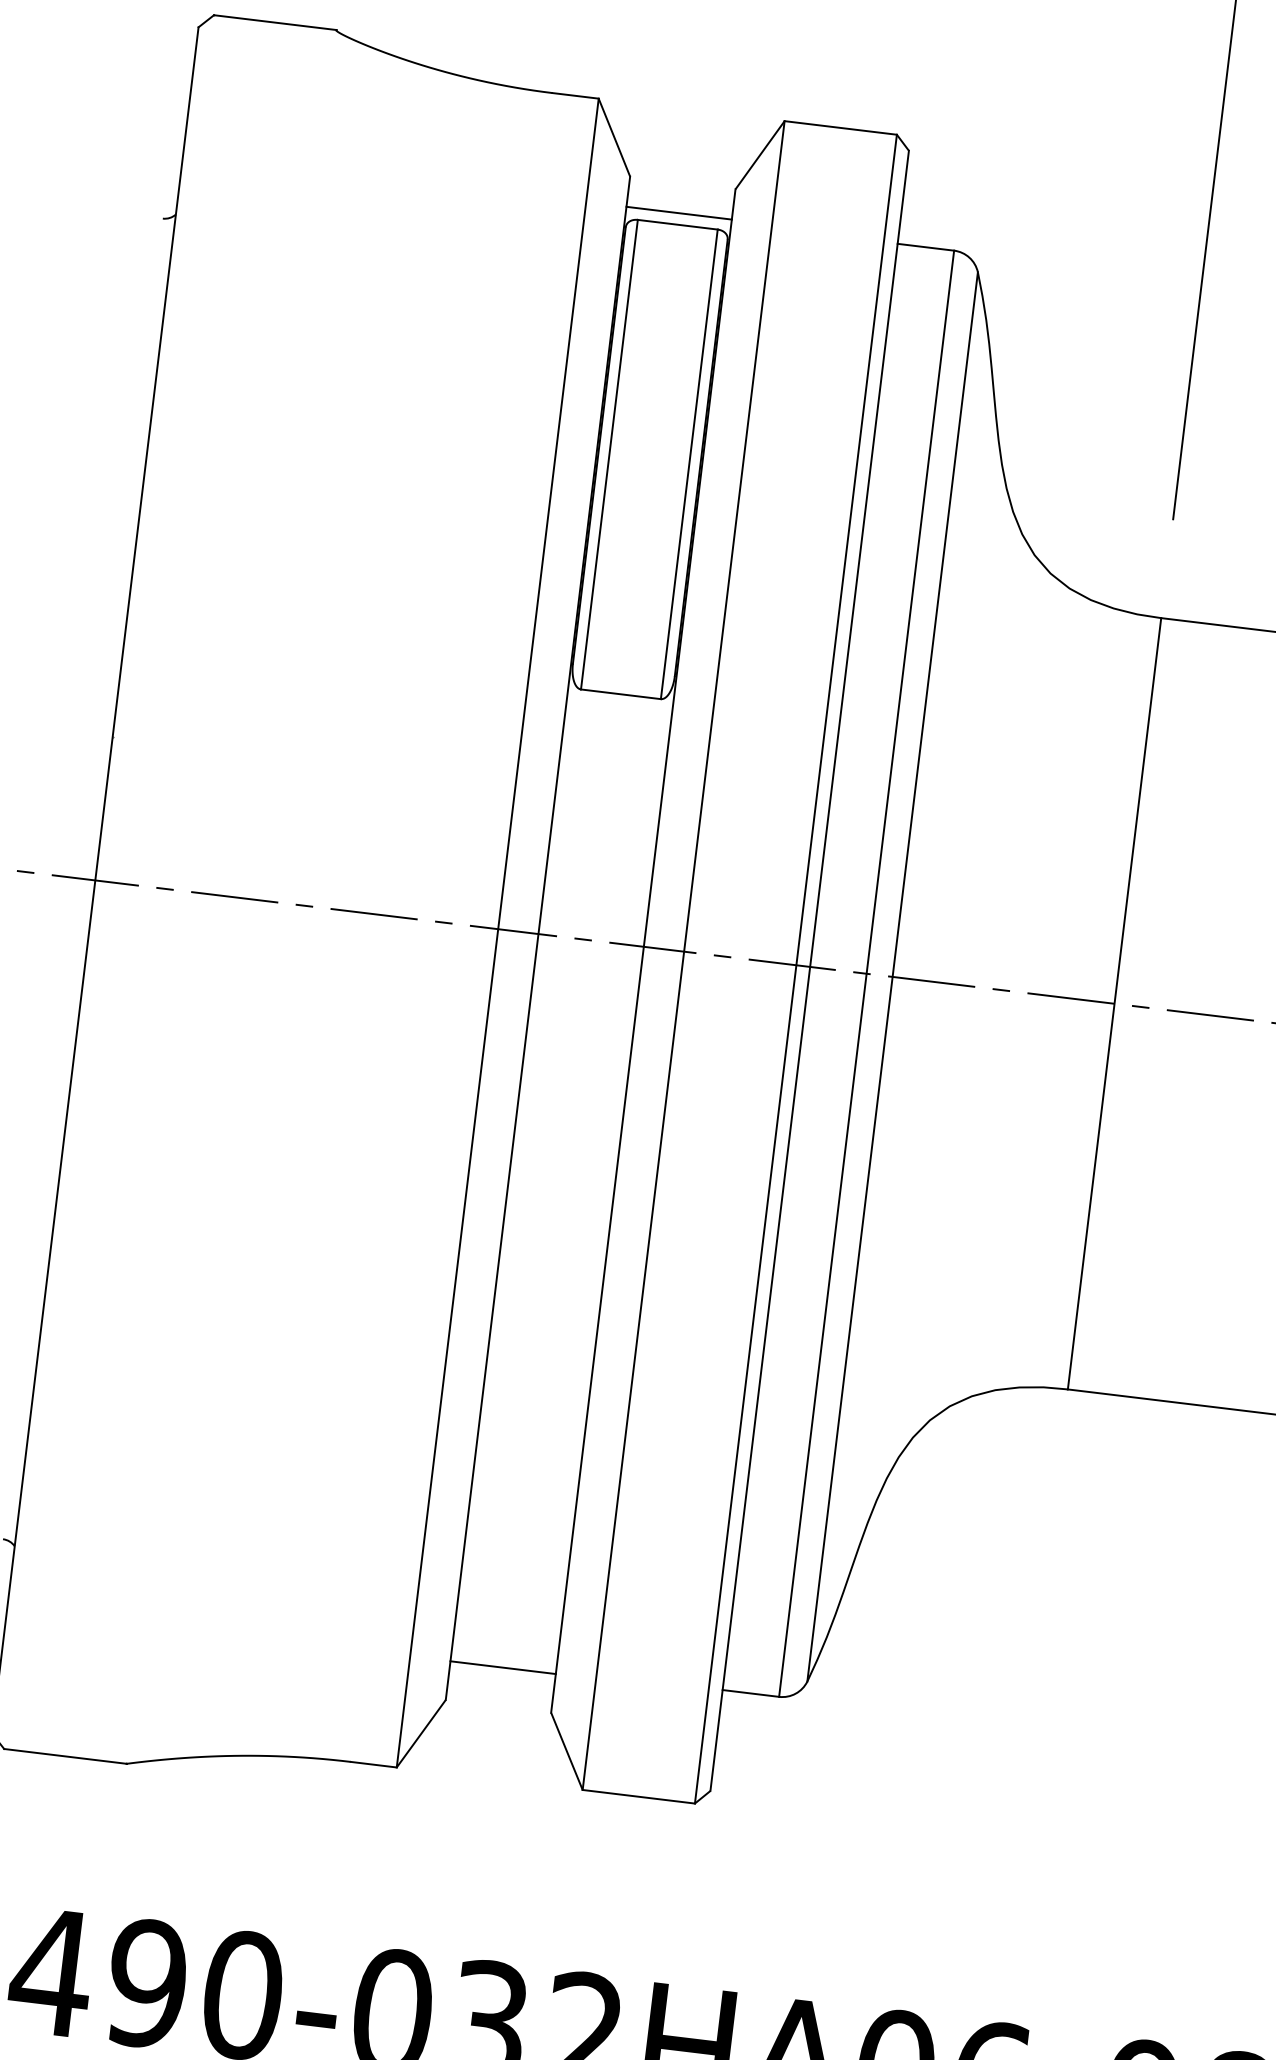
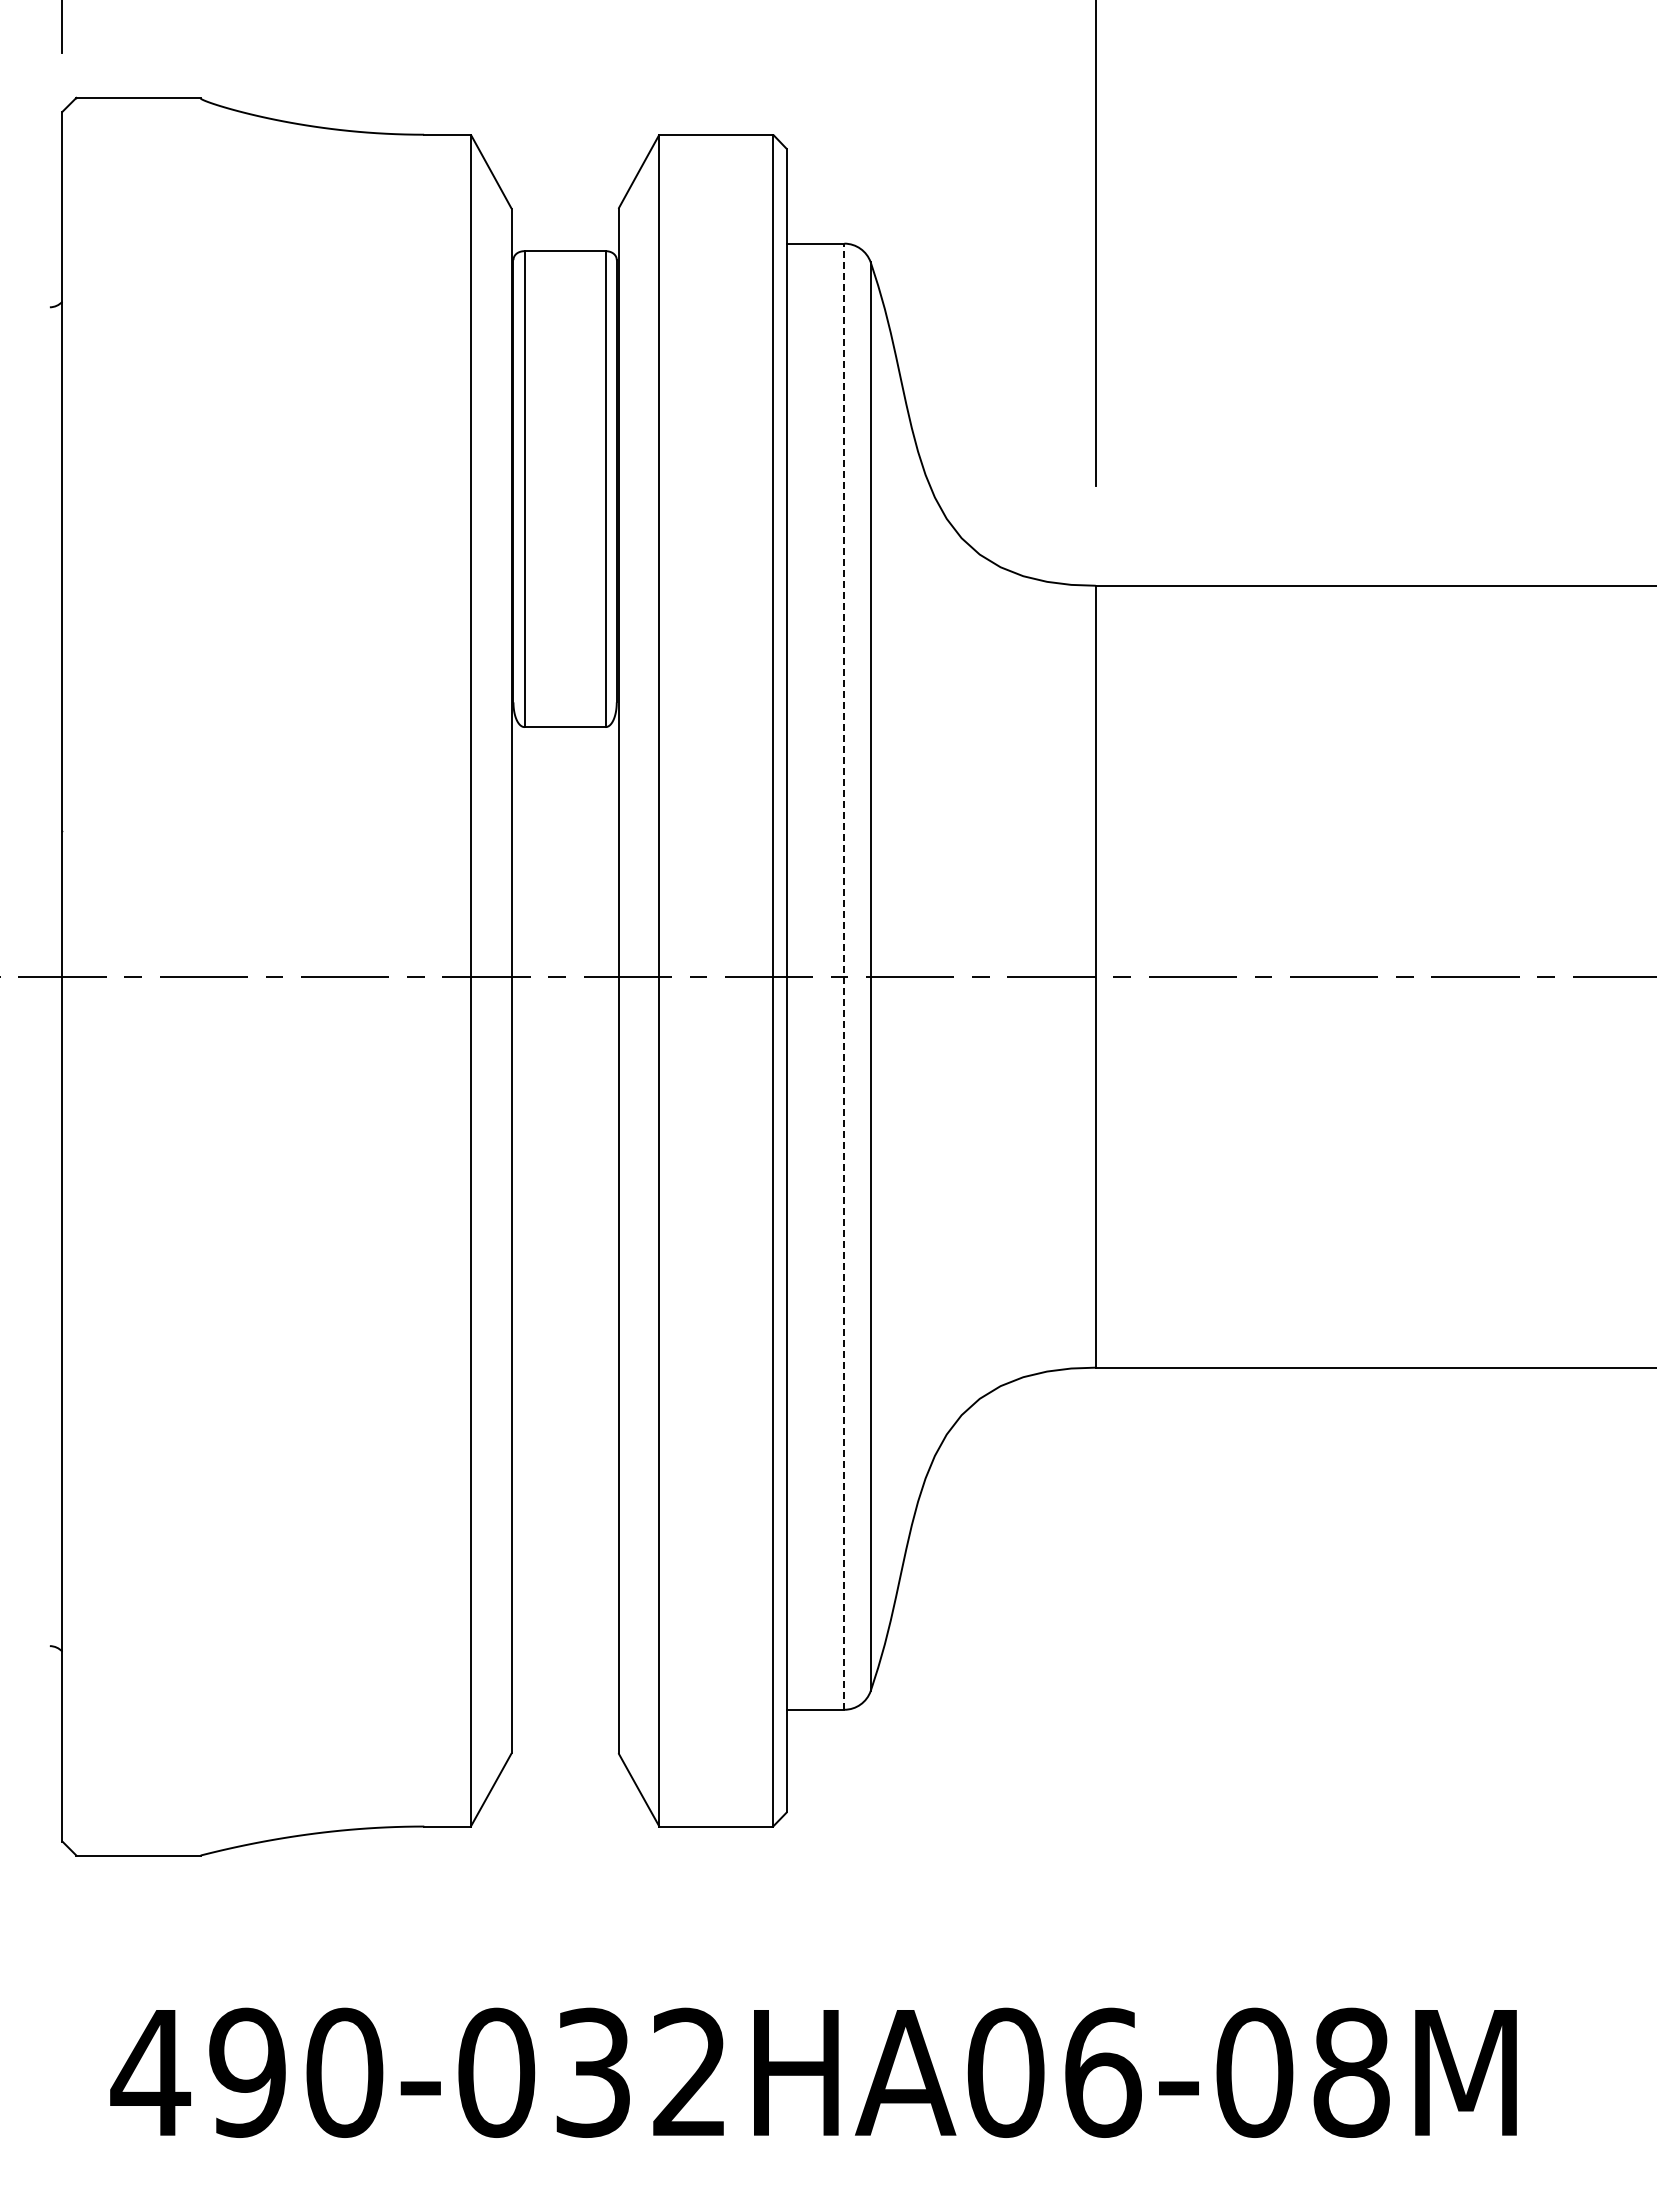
line: (678, 213) -> (564, 239), removed
line: (866, 973) -> (844, 976), solid -> dashed
line: (502, 1667) -> (564, 1713), removed

